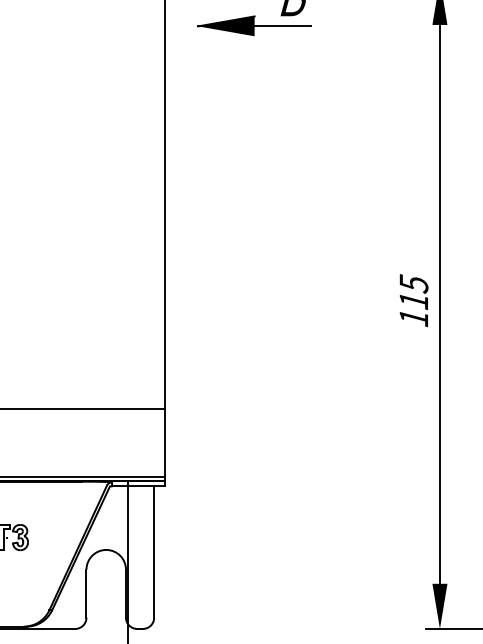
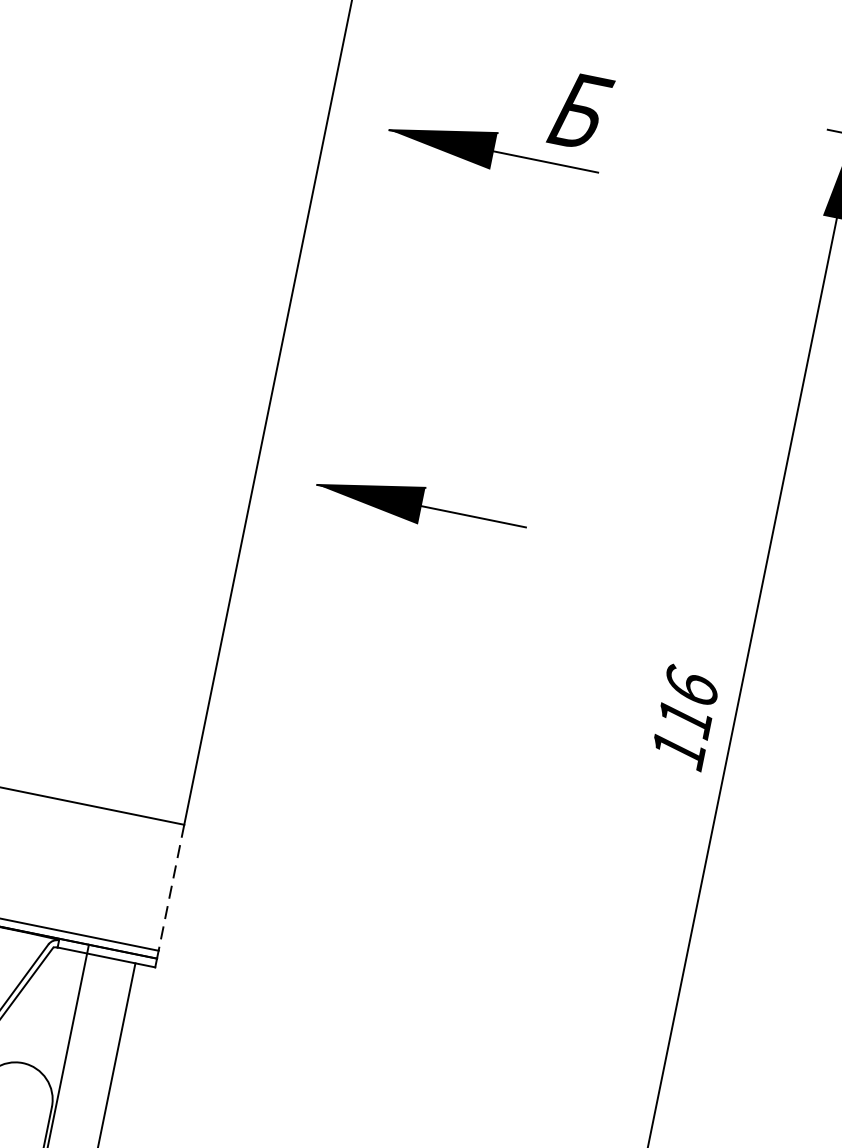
part: (254, 217) -> (421, 504), added
text: (413, 283) -> (690, 686), 115 -> 116
line: (164, 443) -> (170, 888), solid -> dashed

